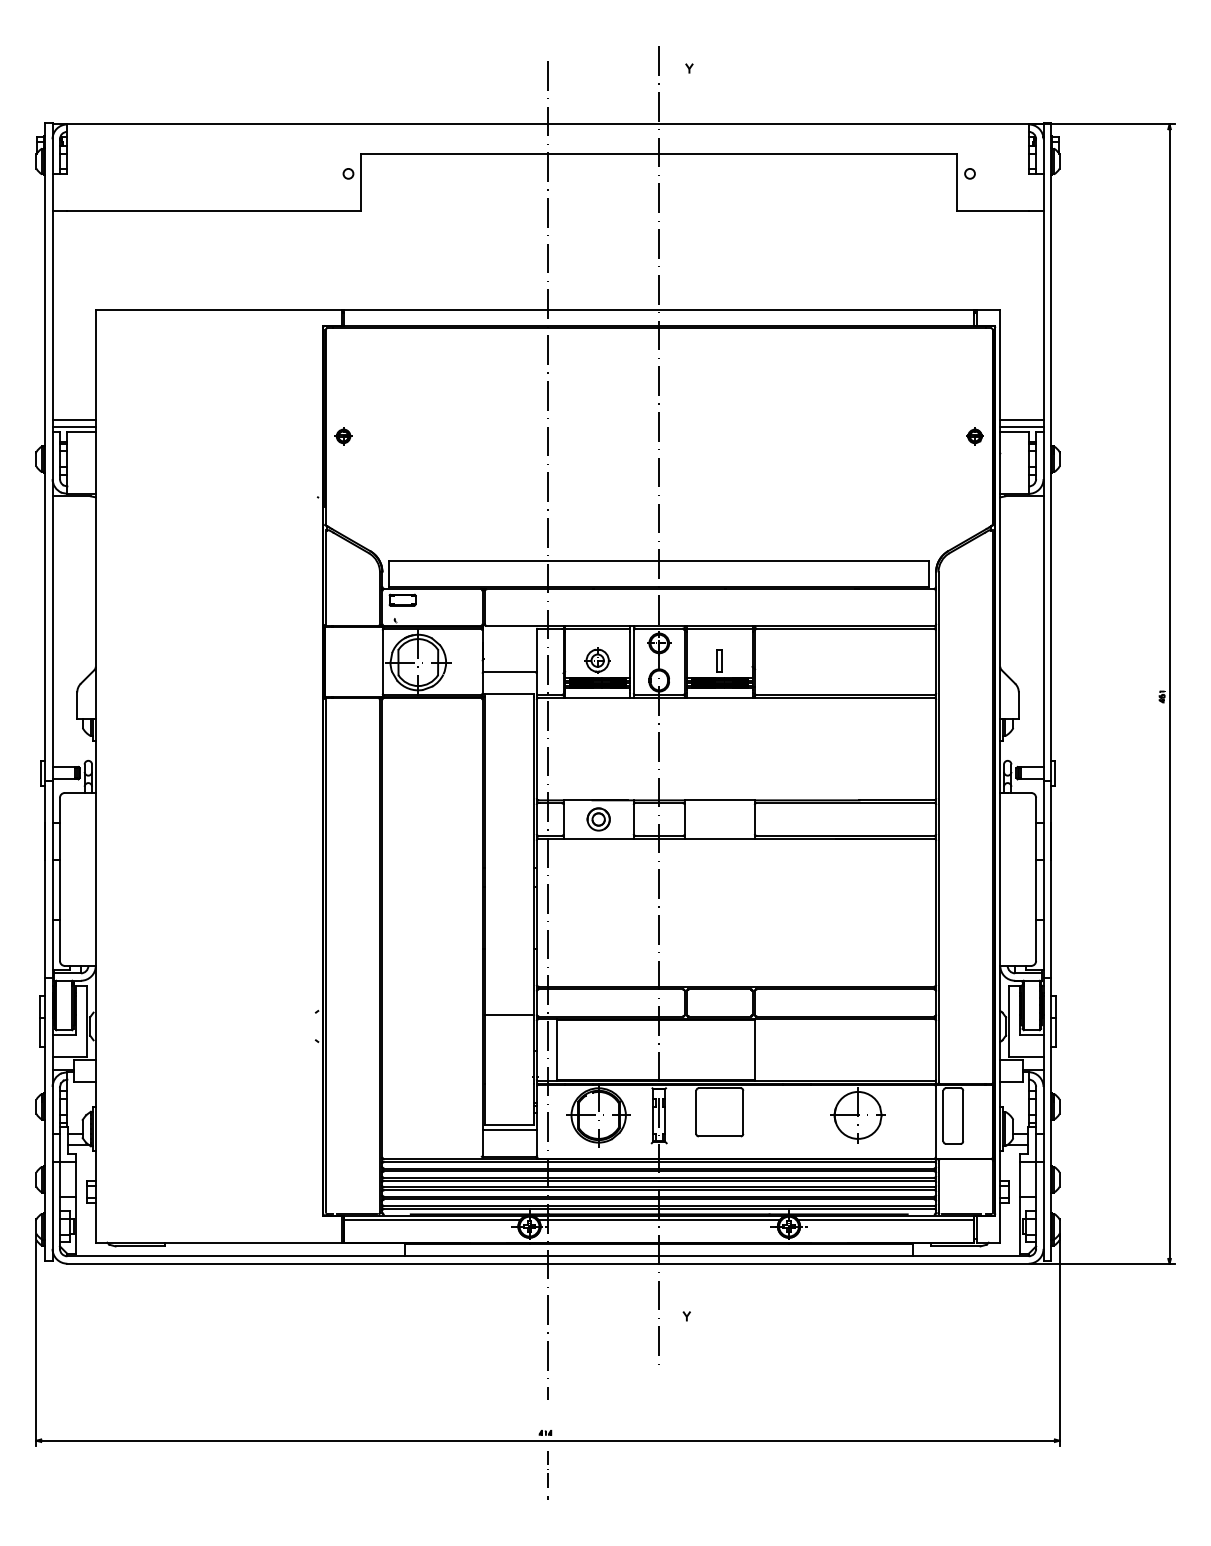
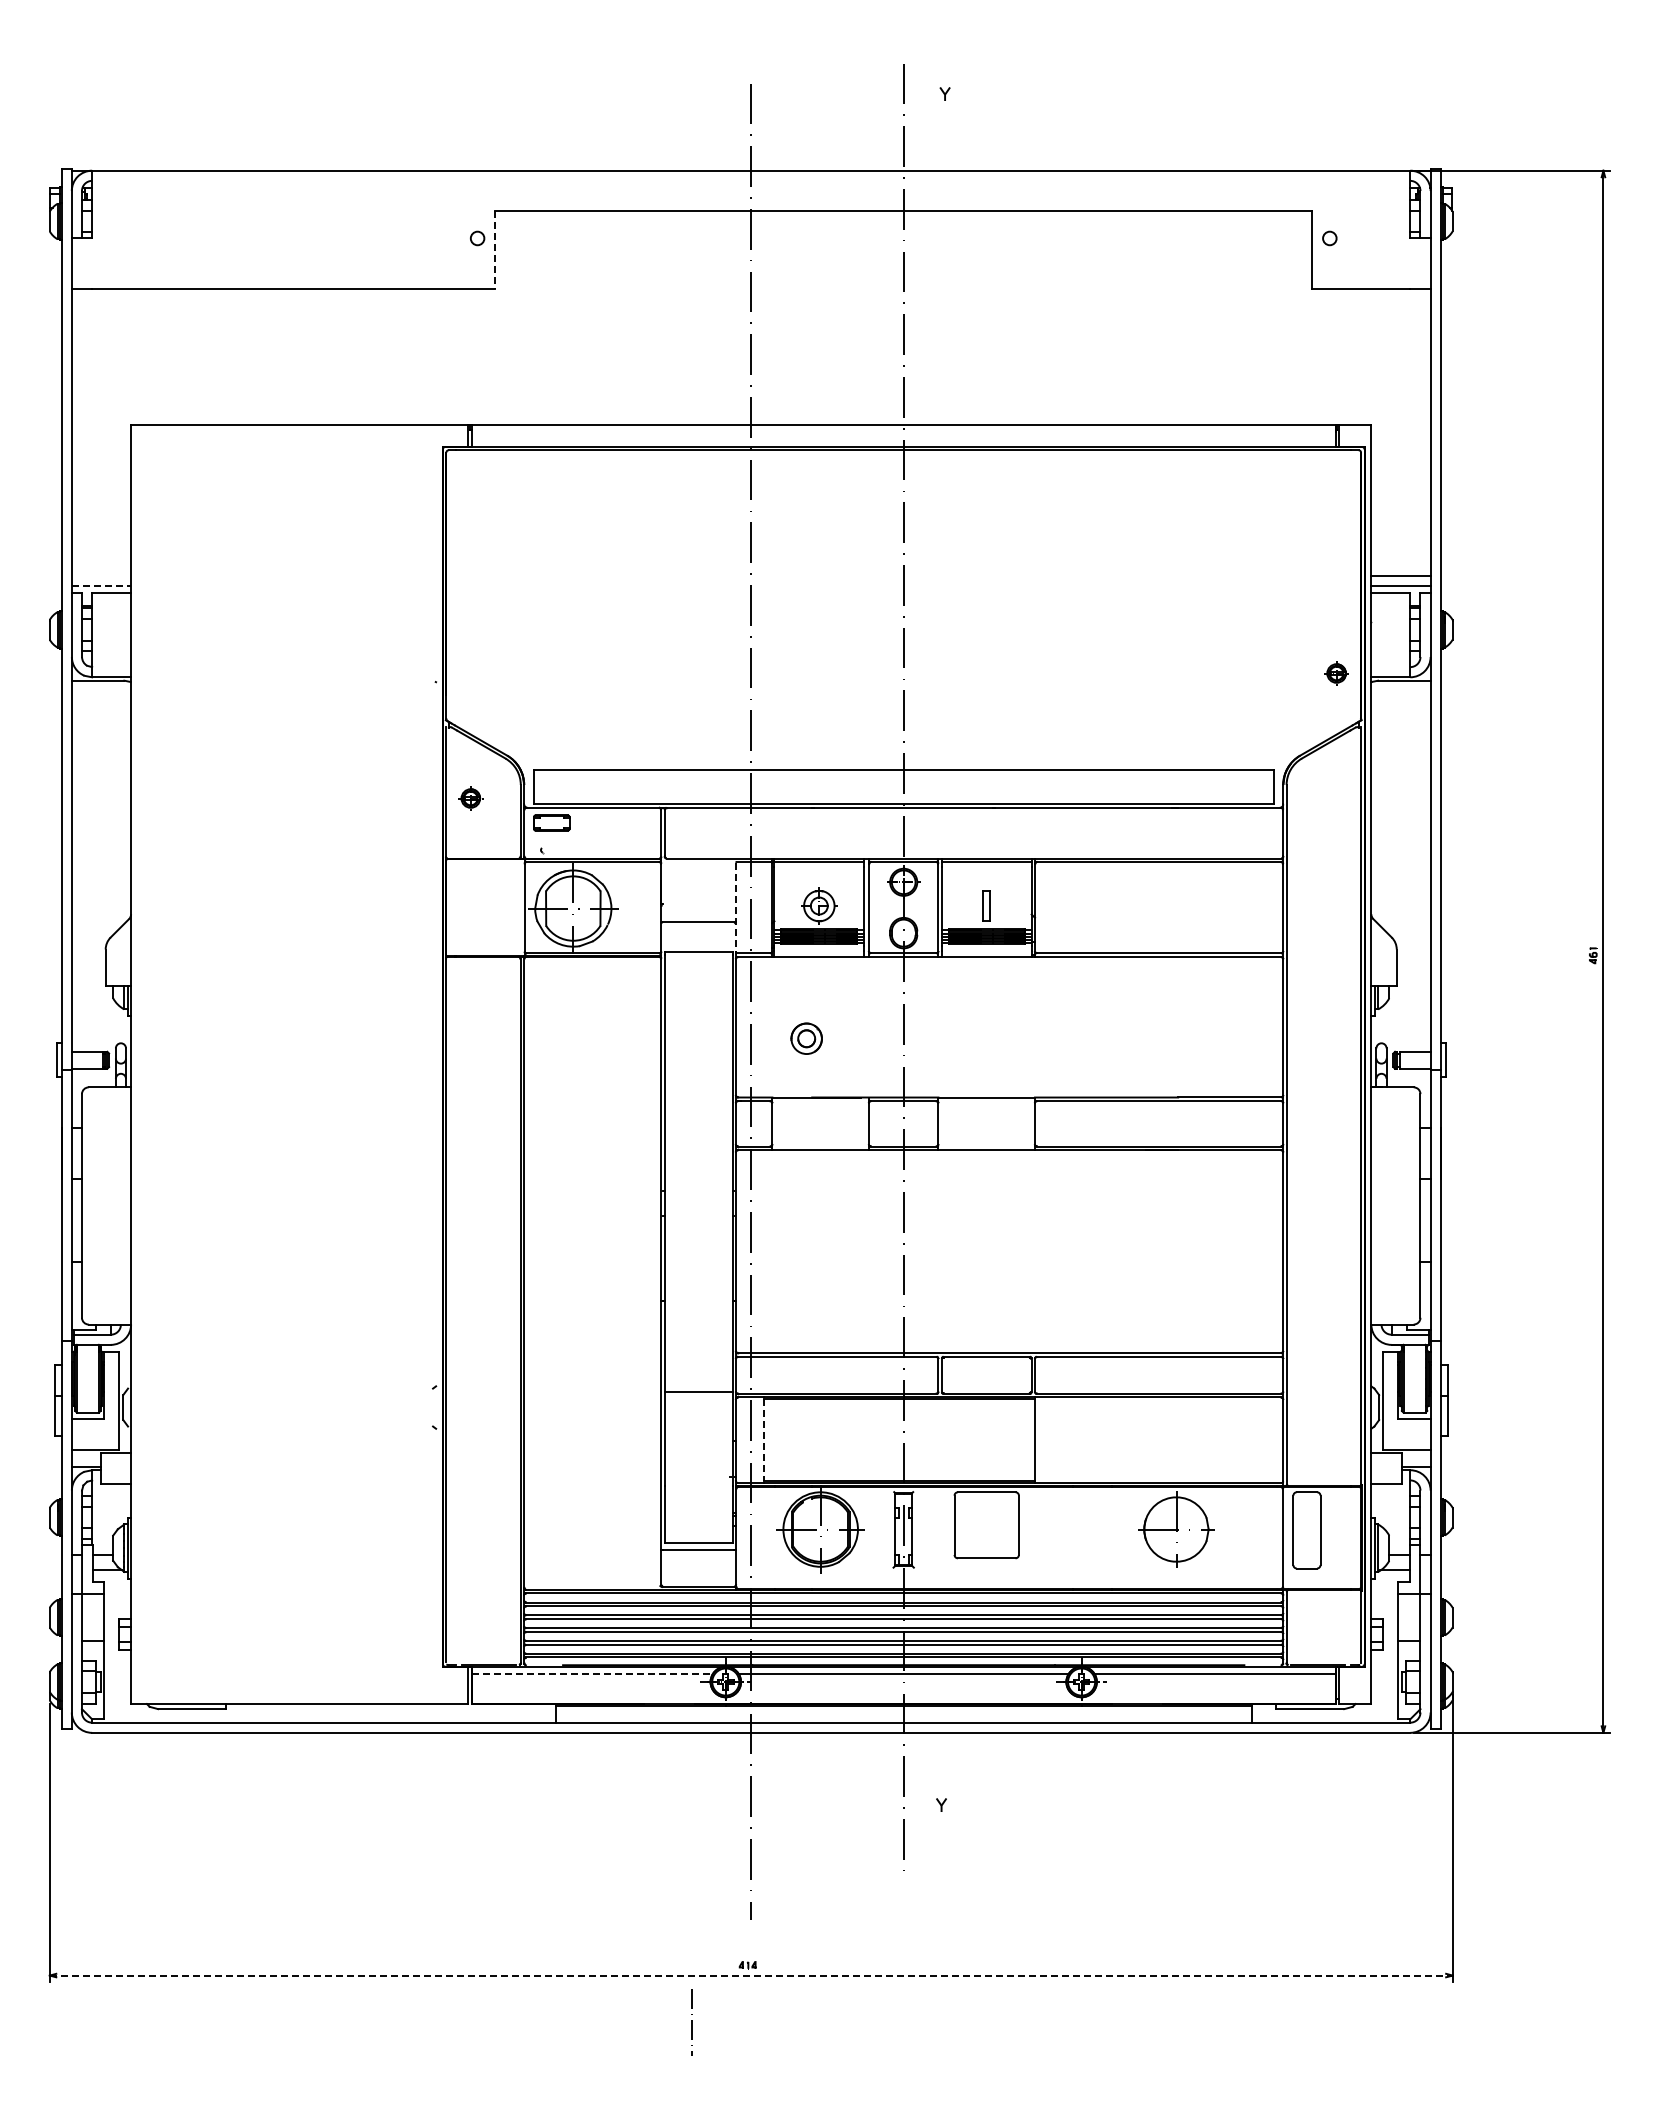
line: (361, 182) -> (495, 250), solid -> dashed
line: (74, 419) -> (101, 575), removed
line: (74, 427) -> (101, 586), solid -> dashed
part: (343, 436) -> (470, 798), moved
part: (974, 436) -> (1336, 673), moved
line: (536, 661) -> (735, 907), solid -> dashed
part: (598, 819) -> (806, 1038), moved
line: (557, 1050) -> (763, 1440), solid -> dashed
line: (432, 1220) -> (592, 1673), solid -> dashed
line: (548, 1440) -> (751, 1975), solid -> dashed
line: (547, 1474) -> (691, 2022), moved

